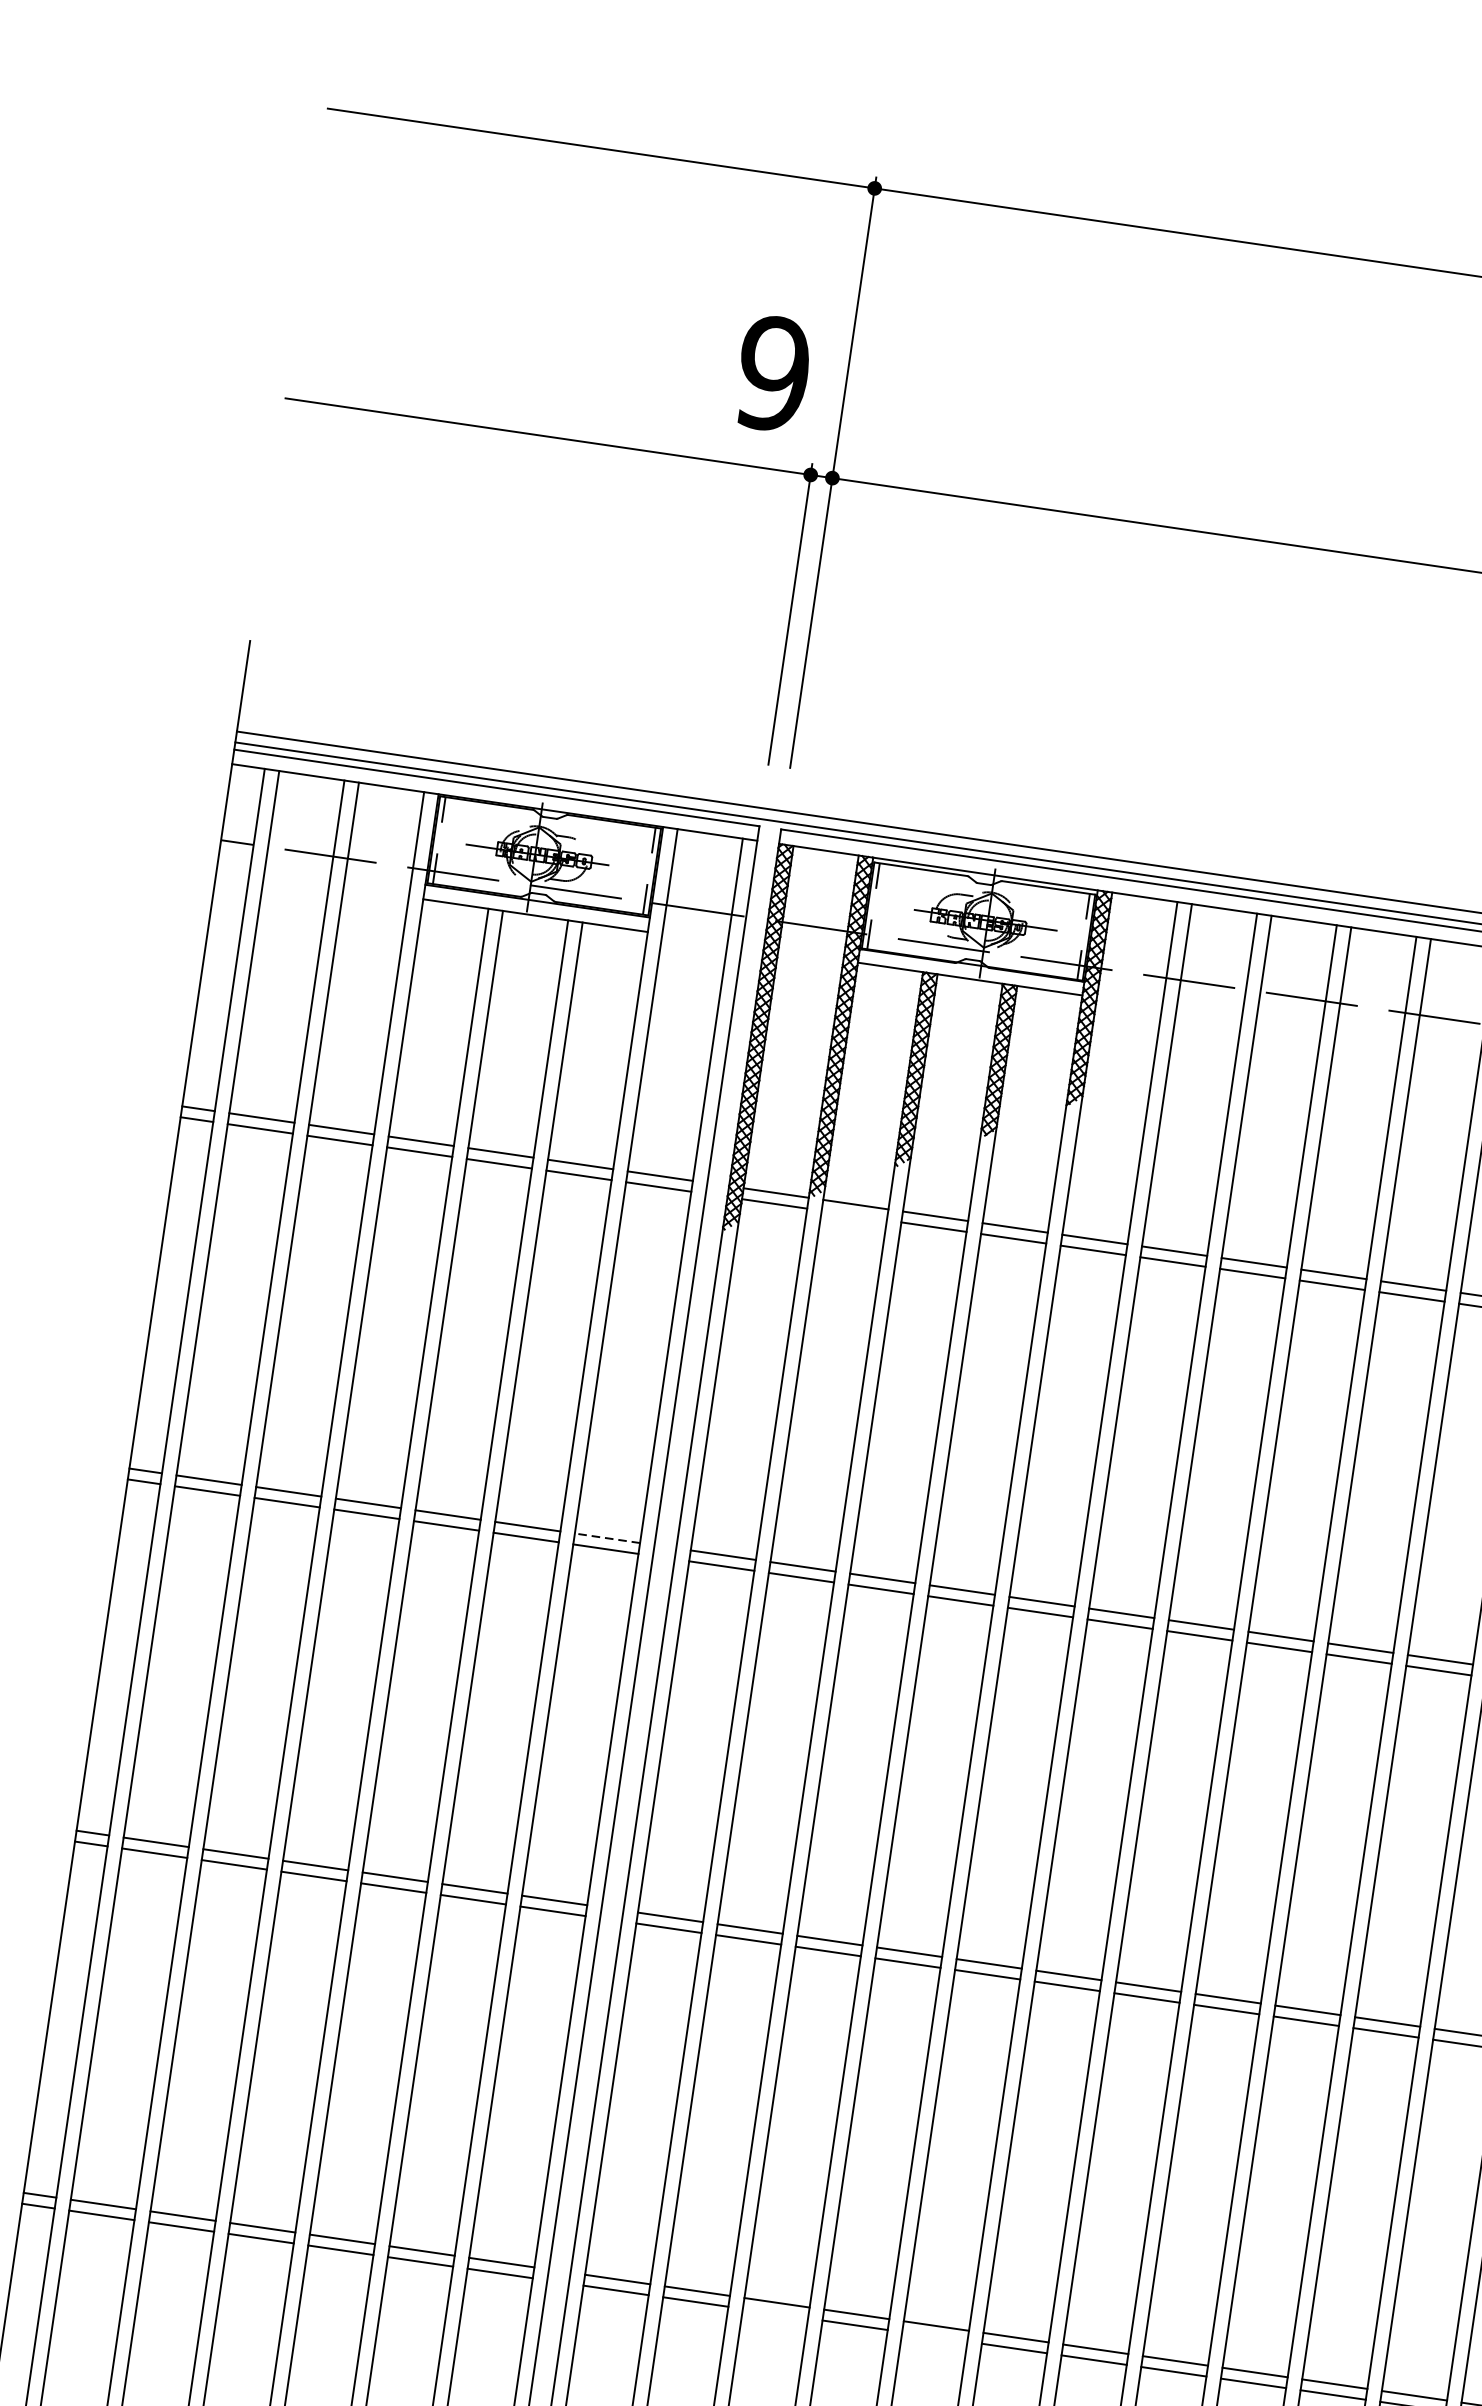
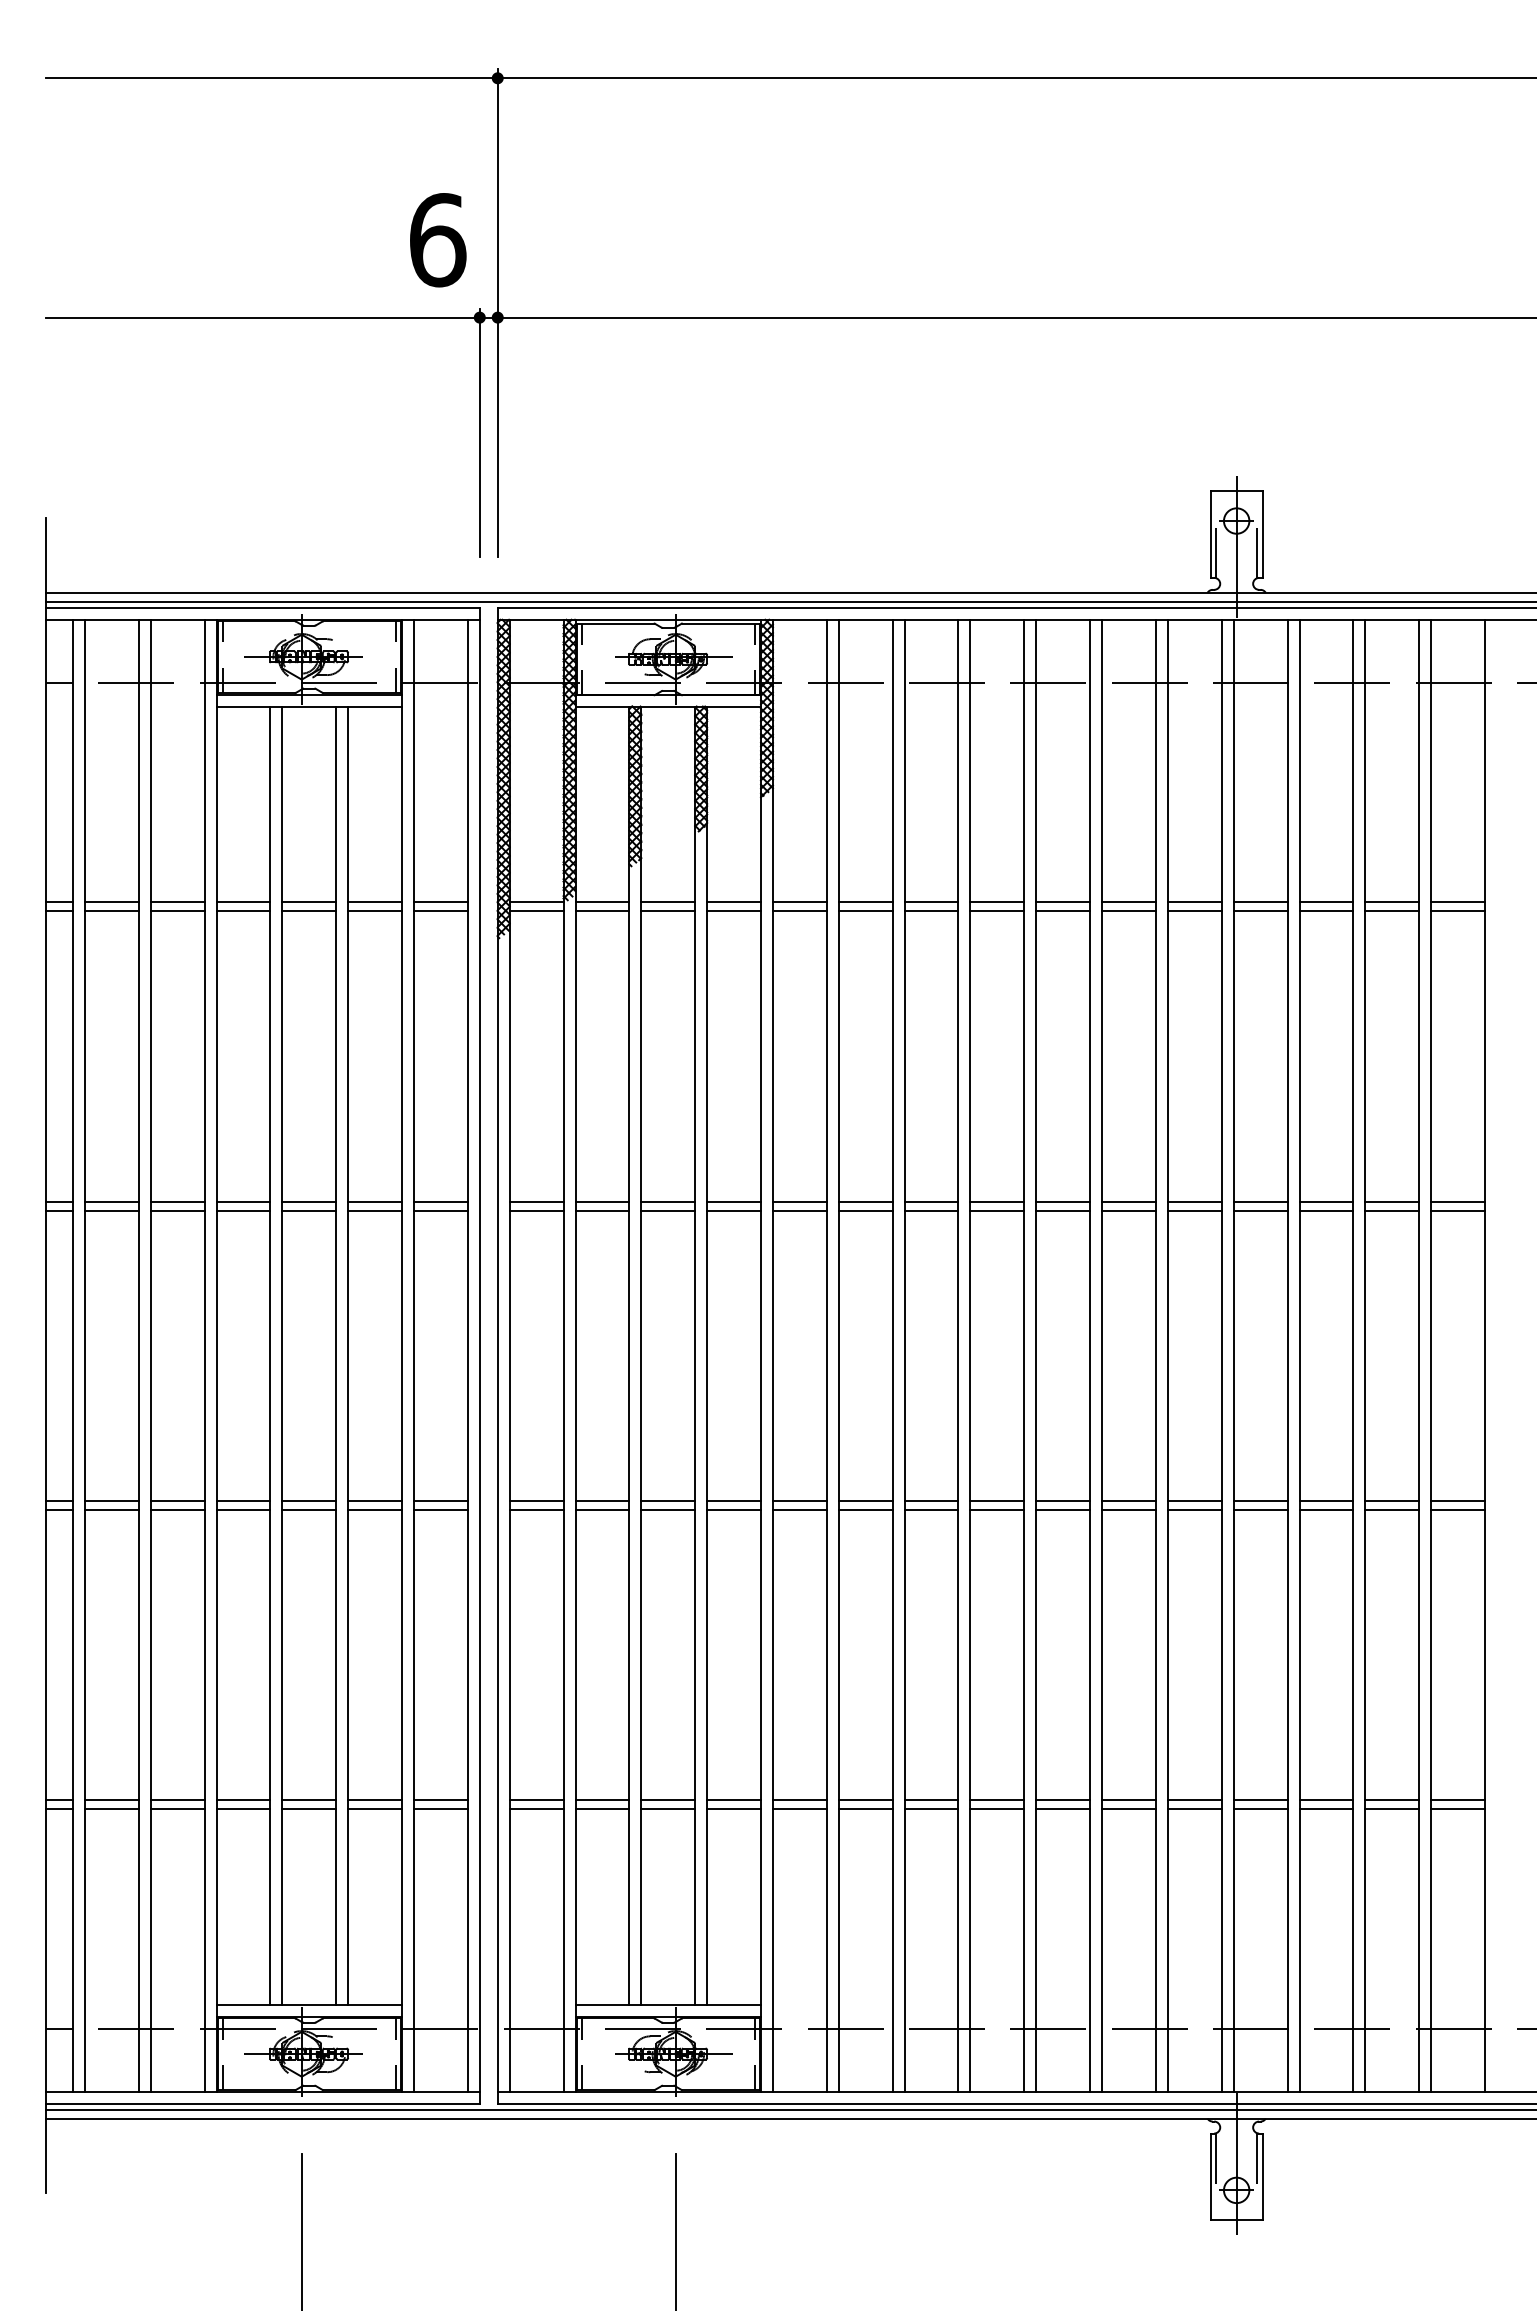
text: (773, 374) -> (437, 240), 9 -> 6
line: (854, 1215) -> (602, 911), added
line: (607, 1538) -> (440, 1201), dashed -> solid
line: (775, 2313) -> (668, 1808), added
line: (934, 2336) -> (799, 1808), added

